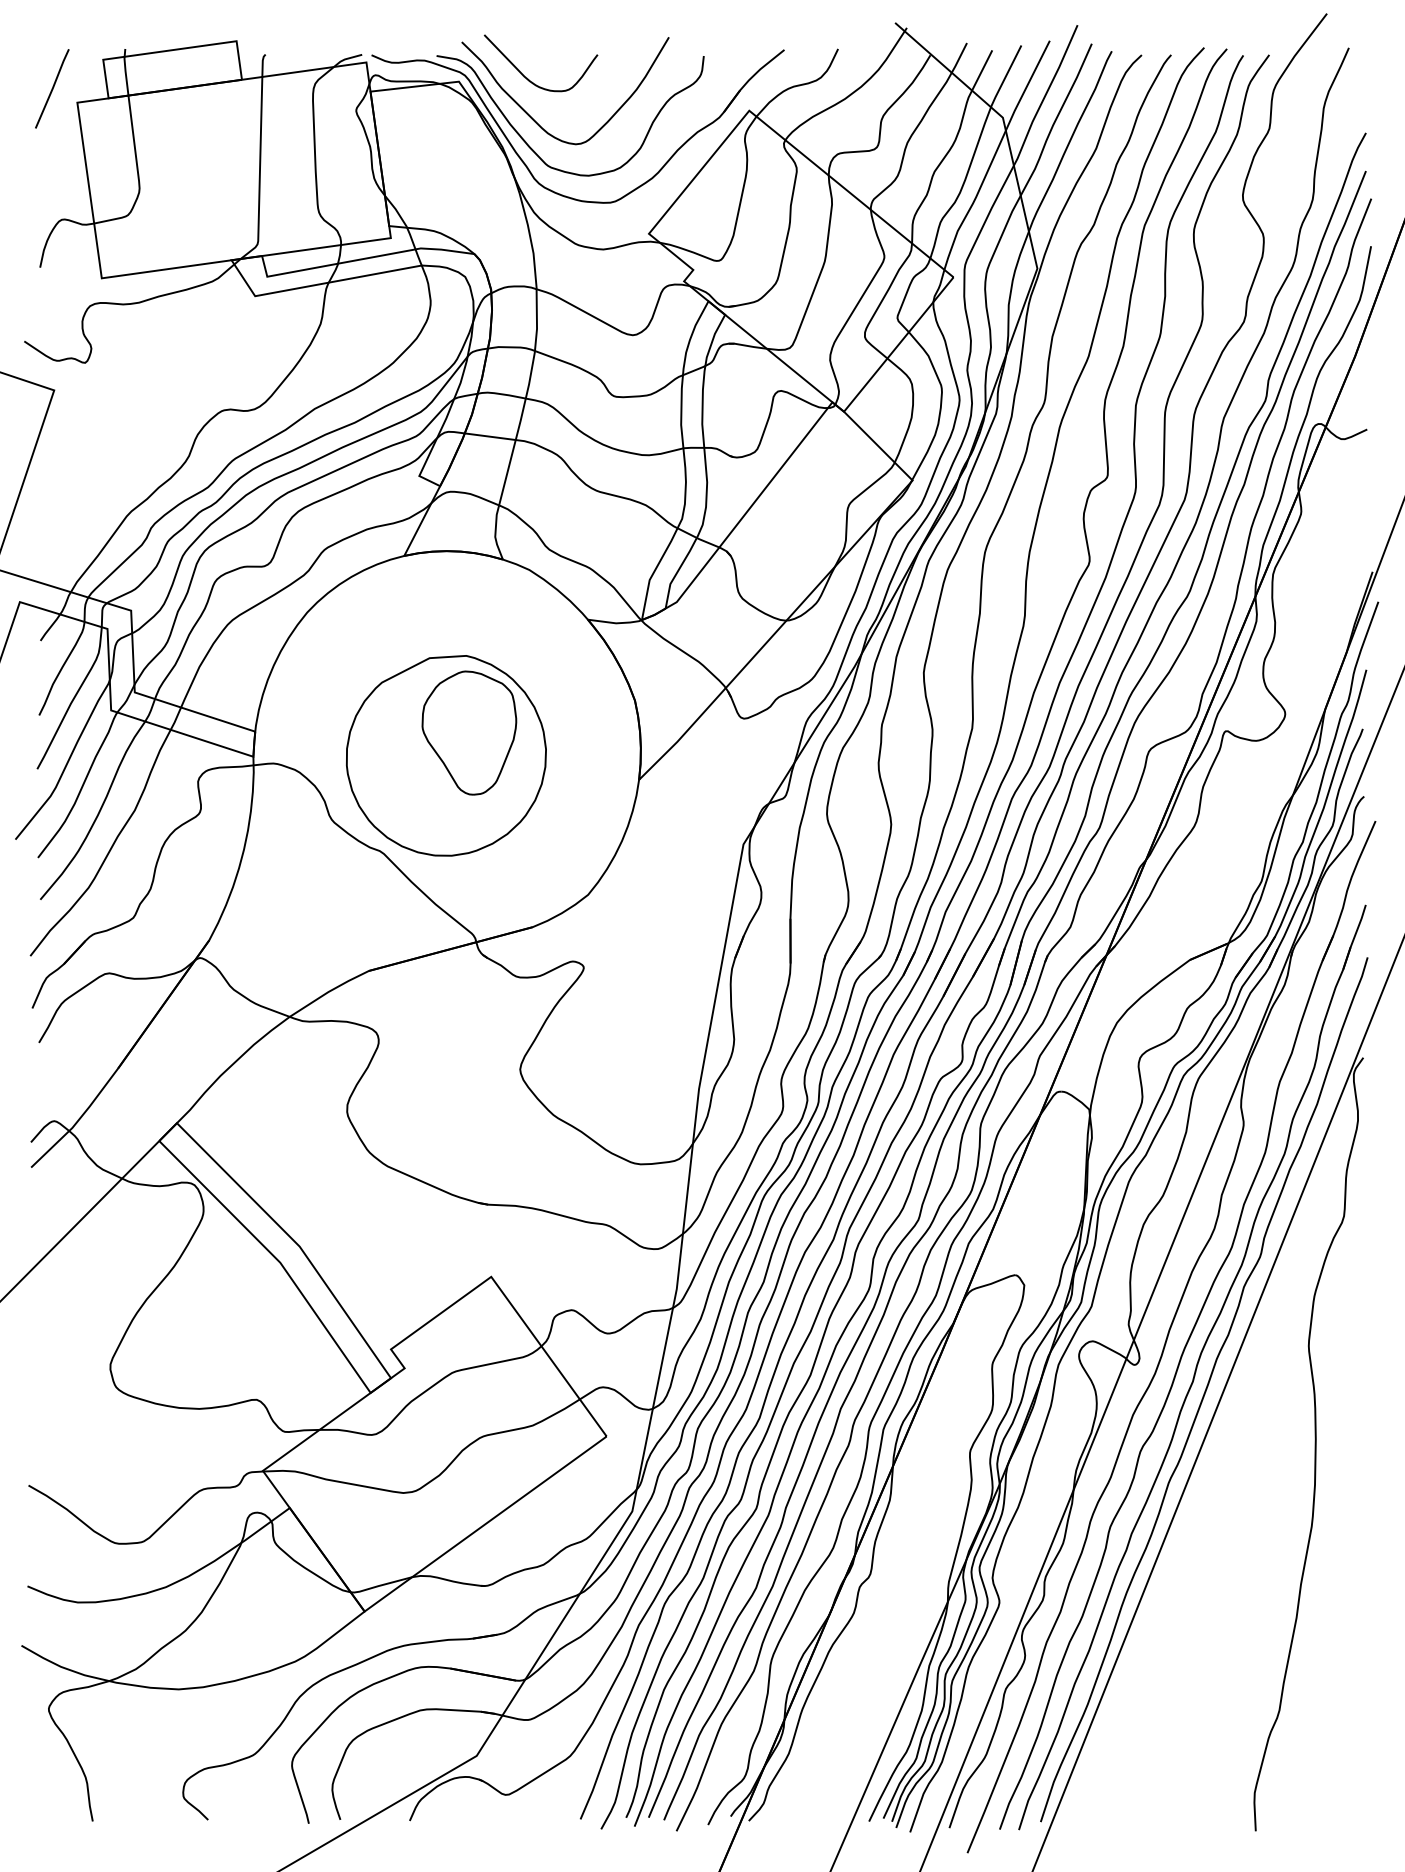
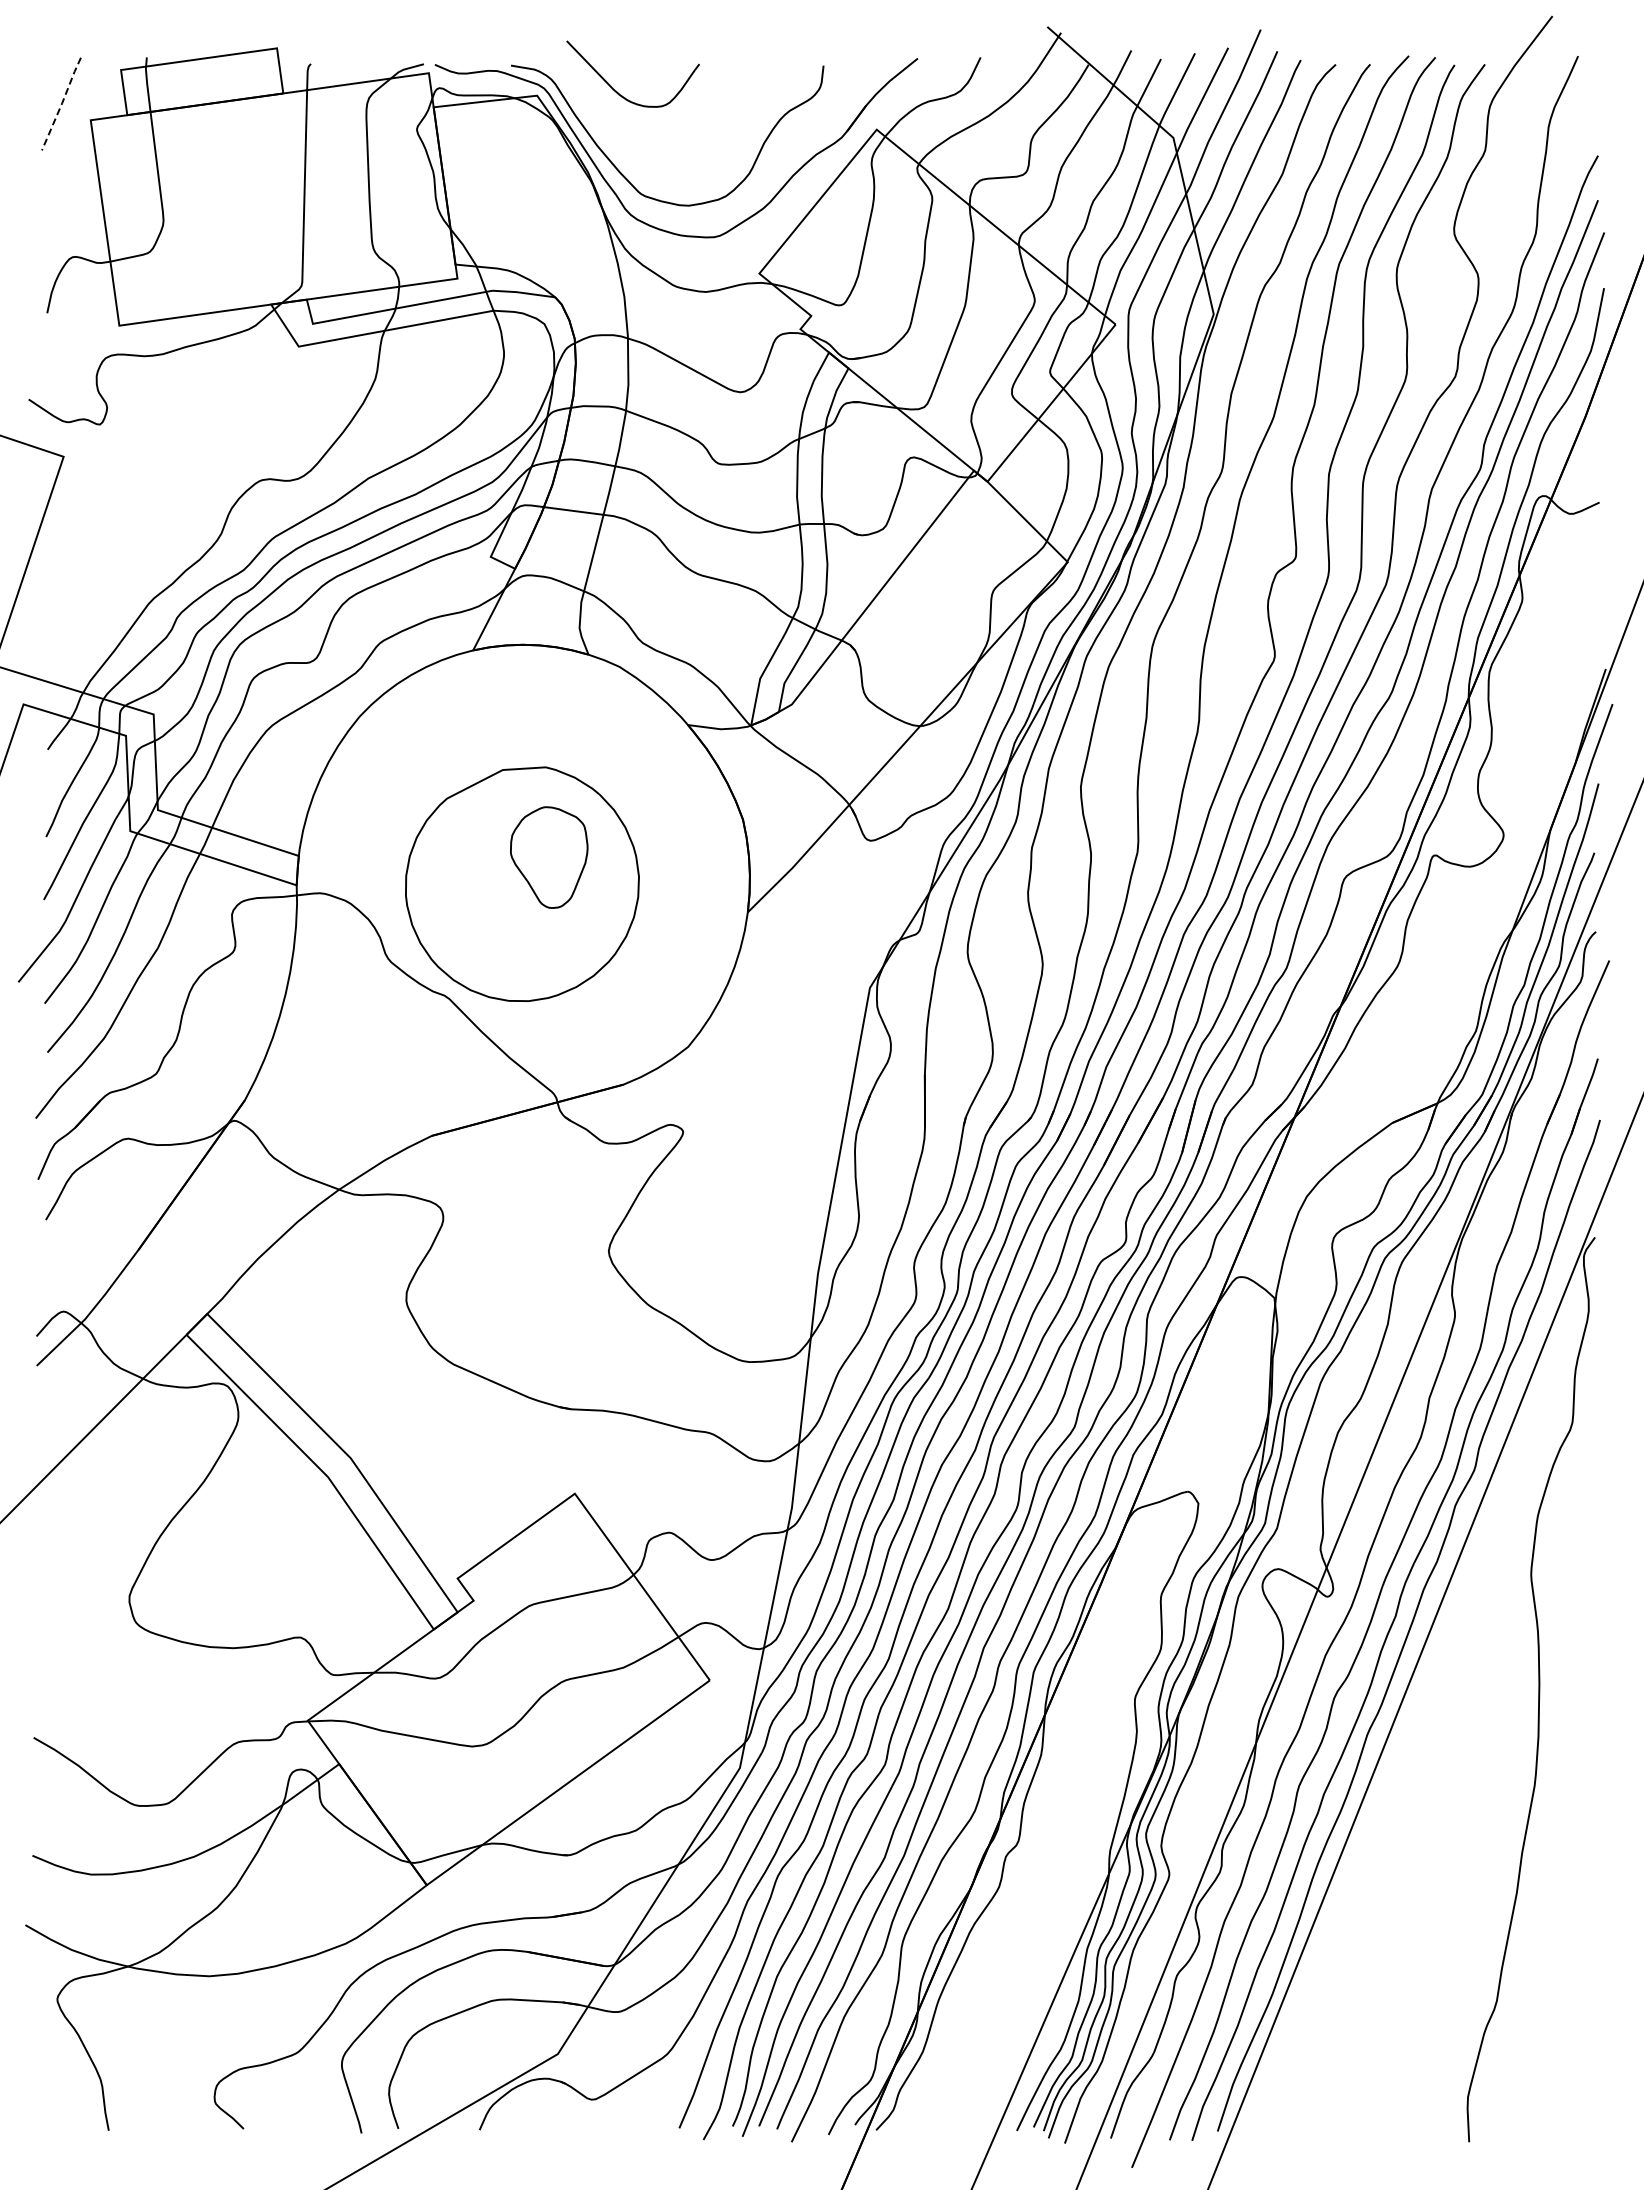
line: (53, 88) -> (62, 103), solid -> dashed
curve: (538, 123) -> (630, 144), removed
part: (468, 732) -> (548, 857), size x0.7

